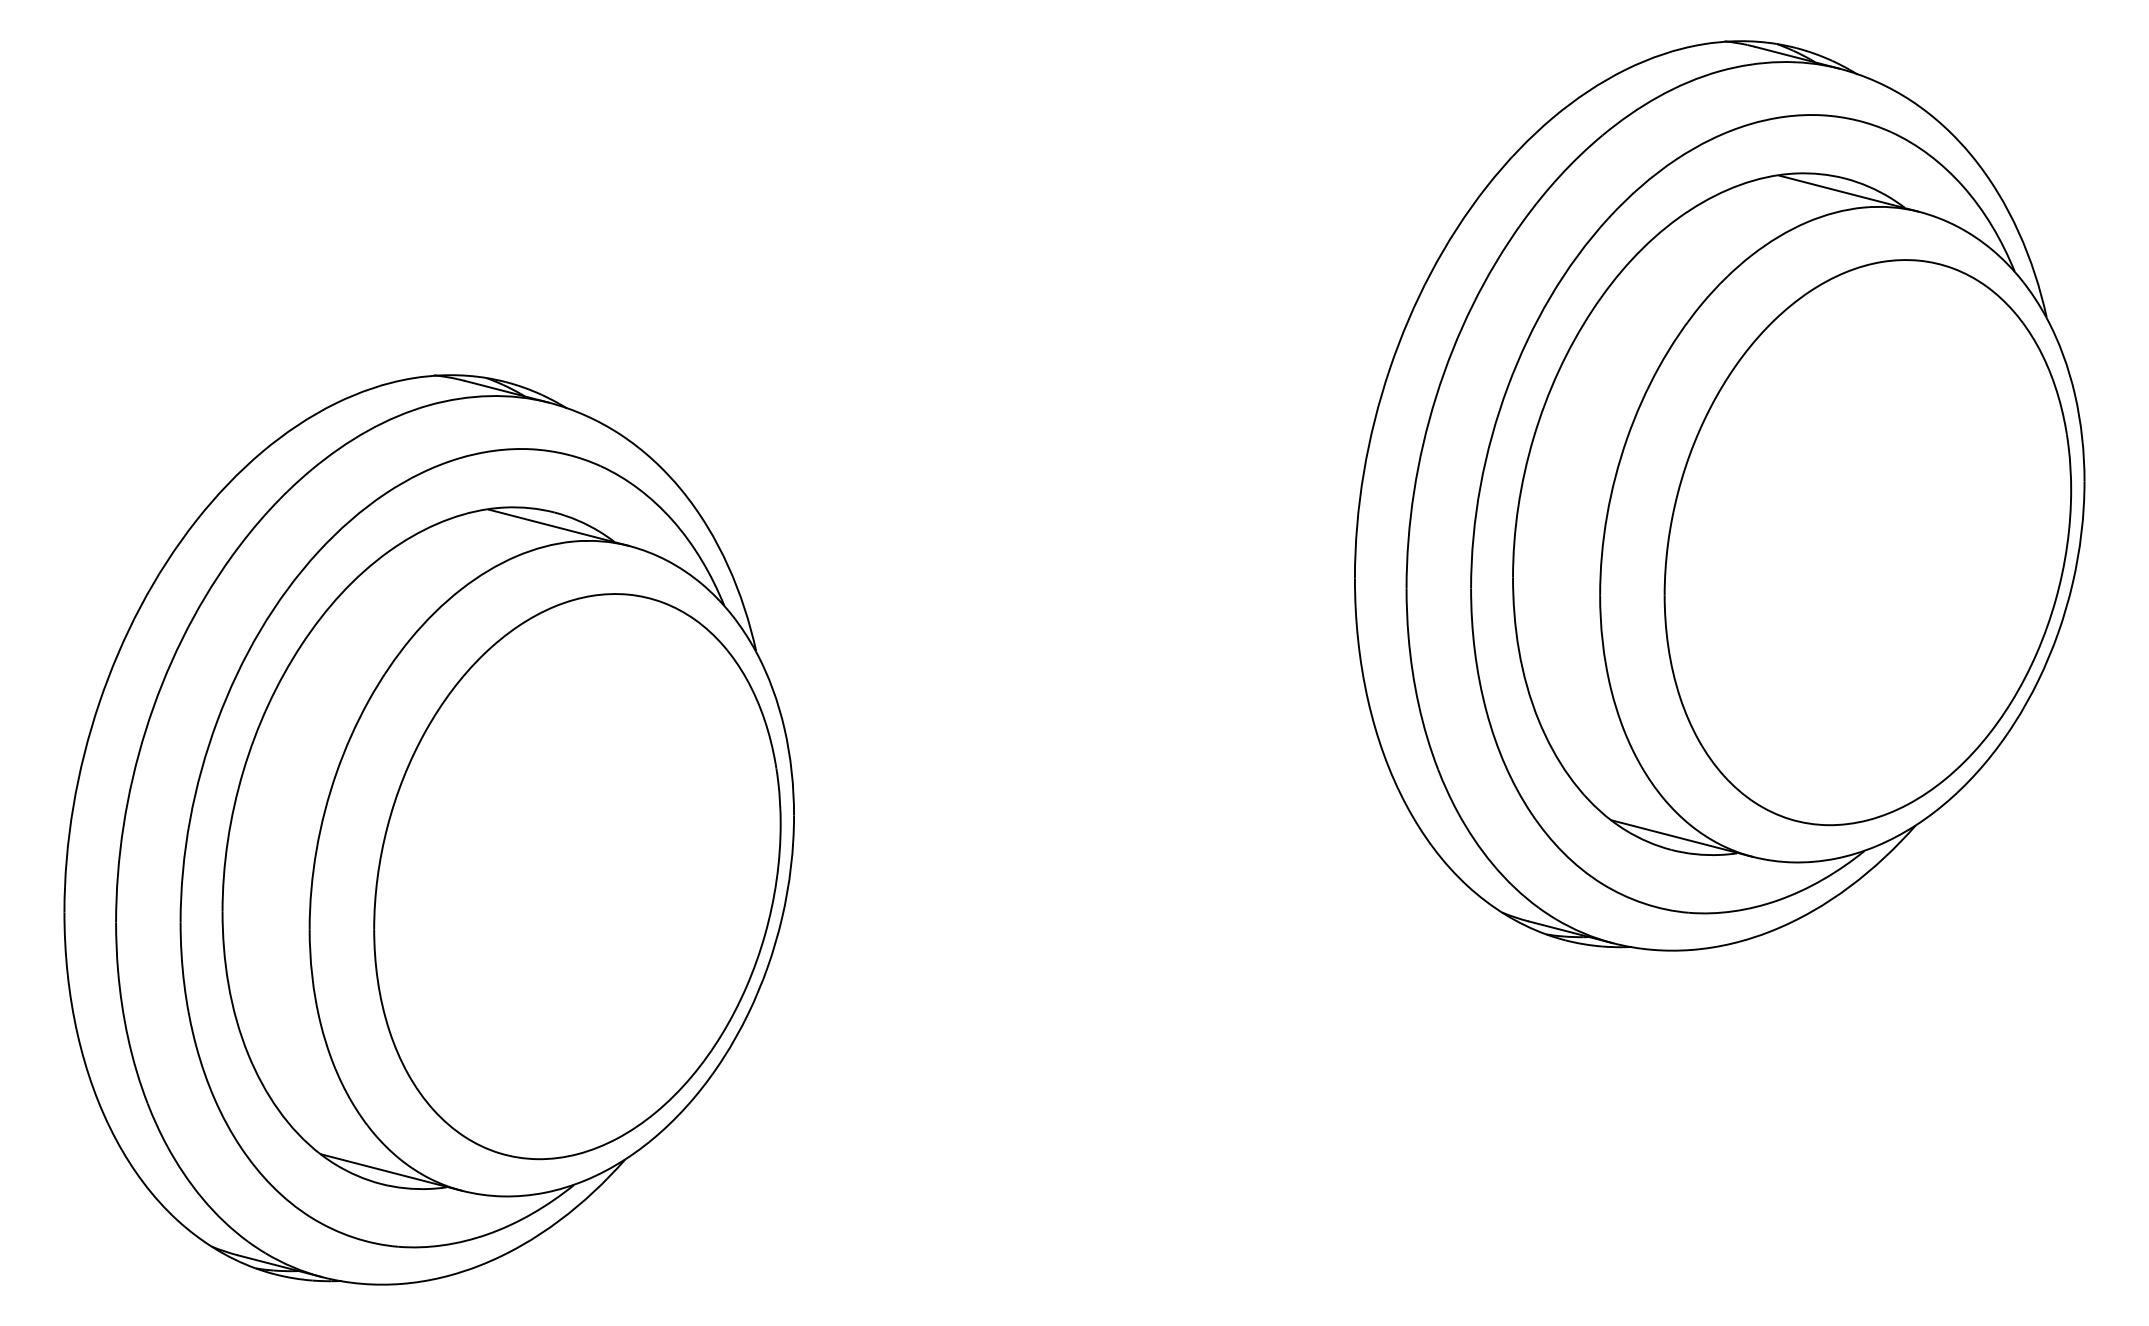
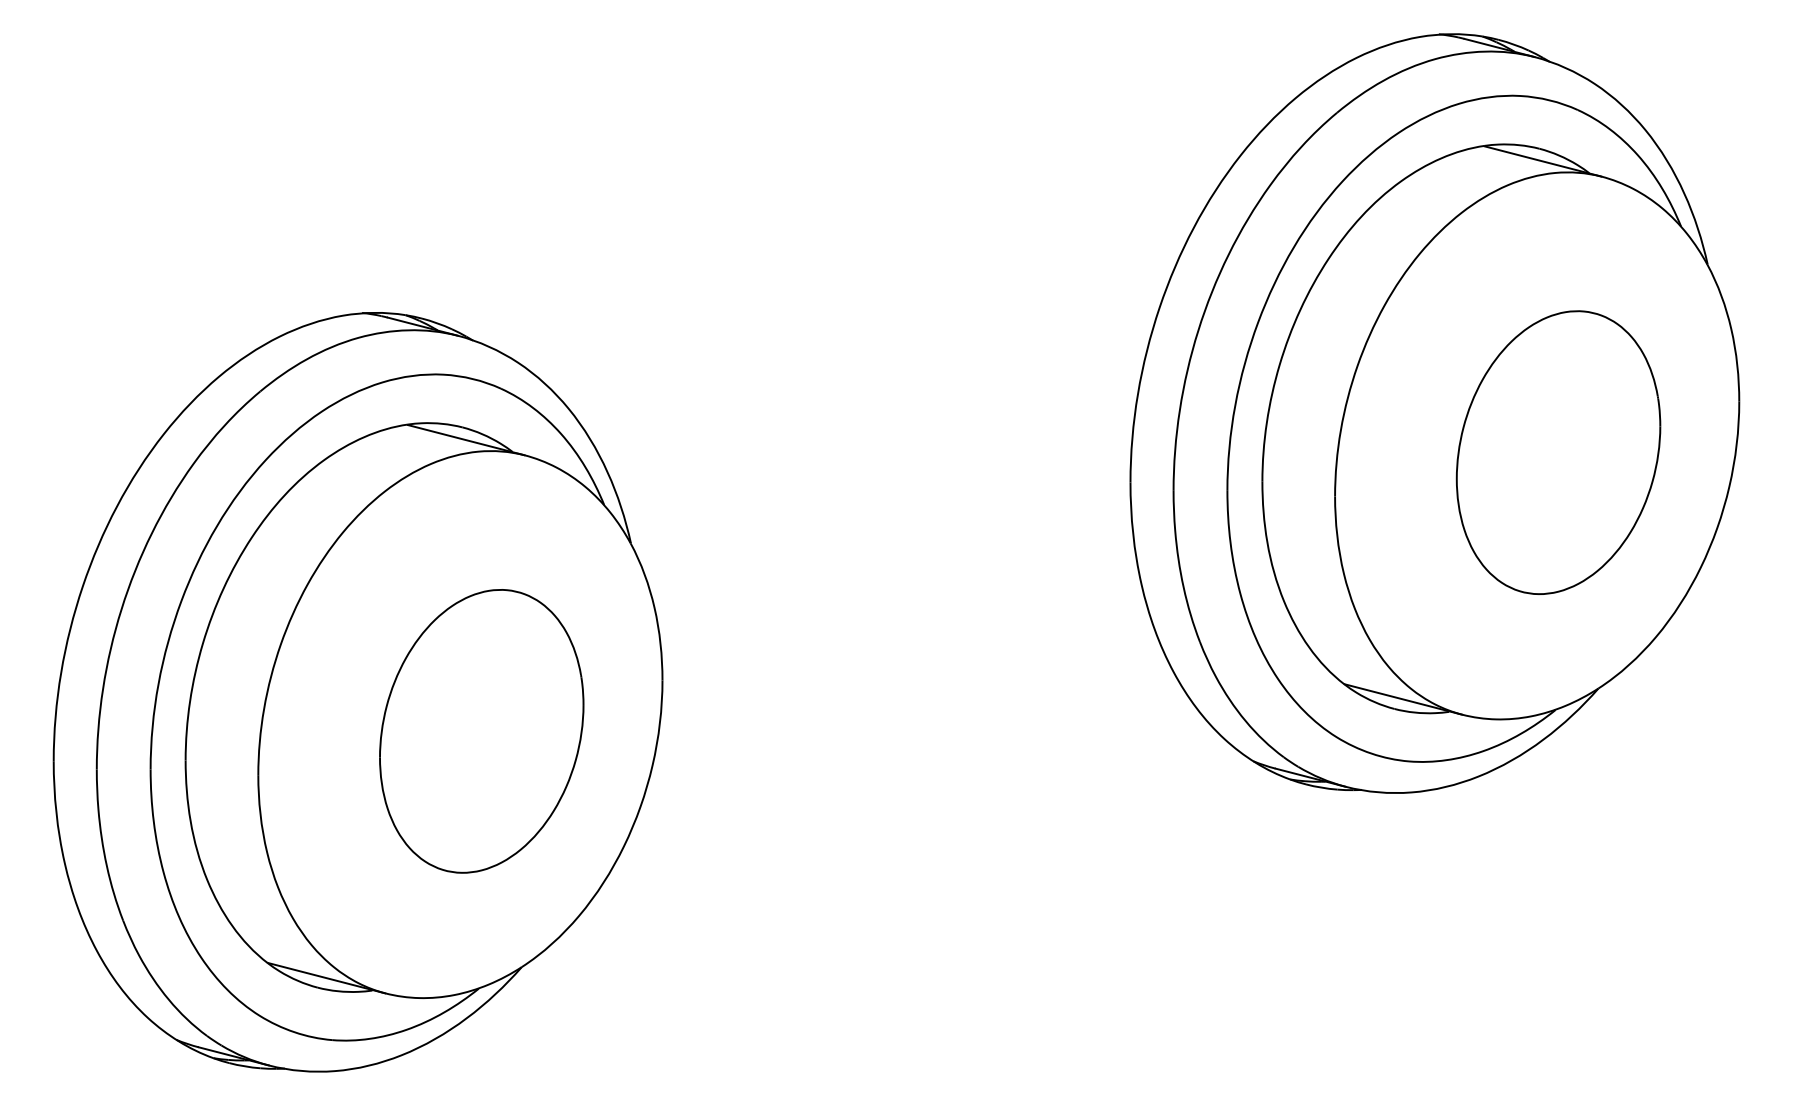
part: (1867, 542) -> (1558, 452), size x0.6
part: (577, 876) -> (481, 731), size x0.6

